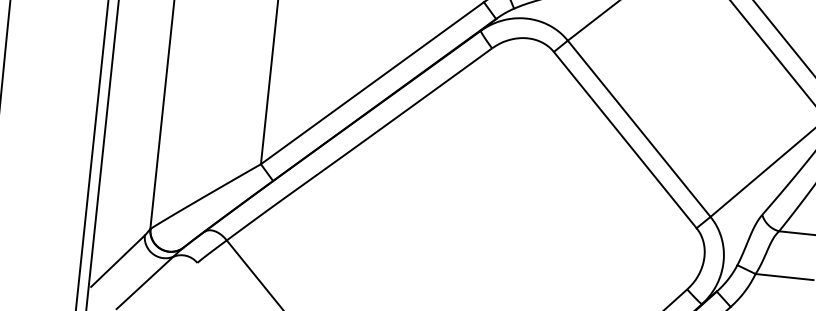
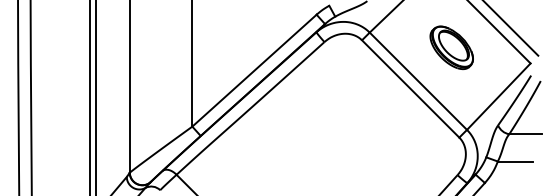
part: (699, 79) -> (451, 47), added

